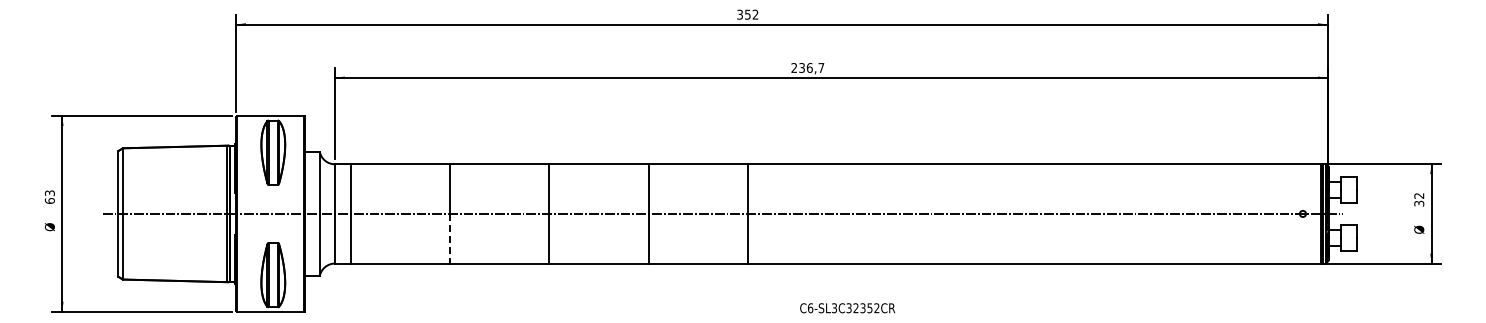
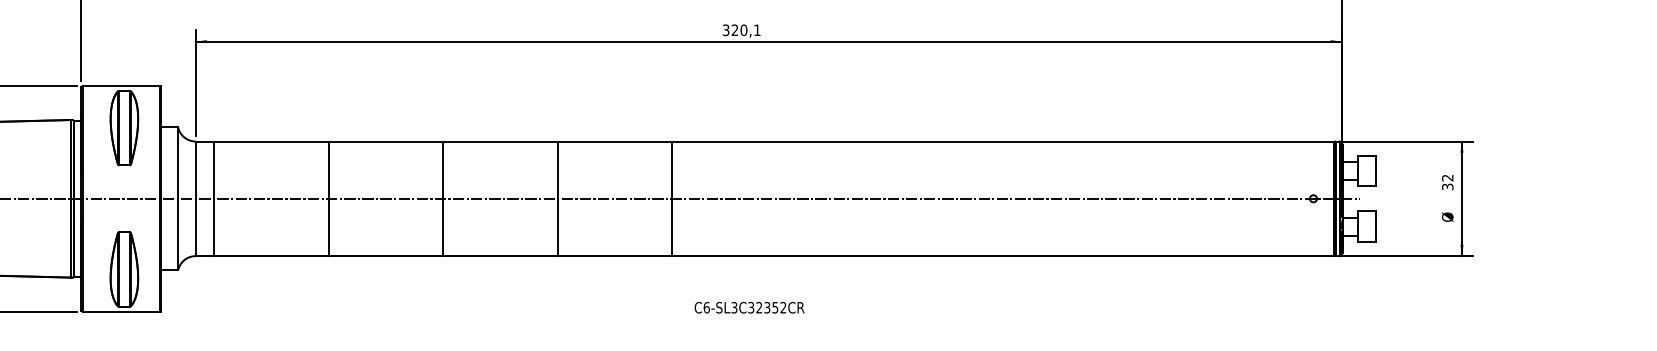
text: (807, 67) -> (741, 29), 236,7 -> 320,1
line: (450, 238) -> (329, 227), dashed -> solid
text: (847, 308) -> (749, 308), moved

